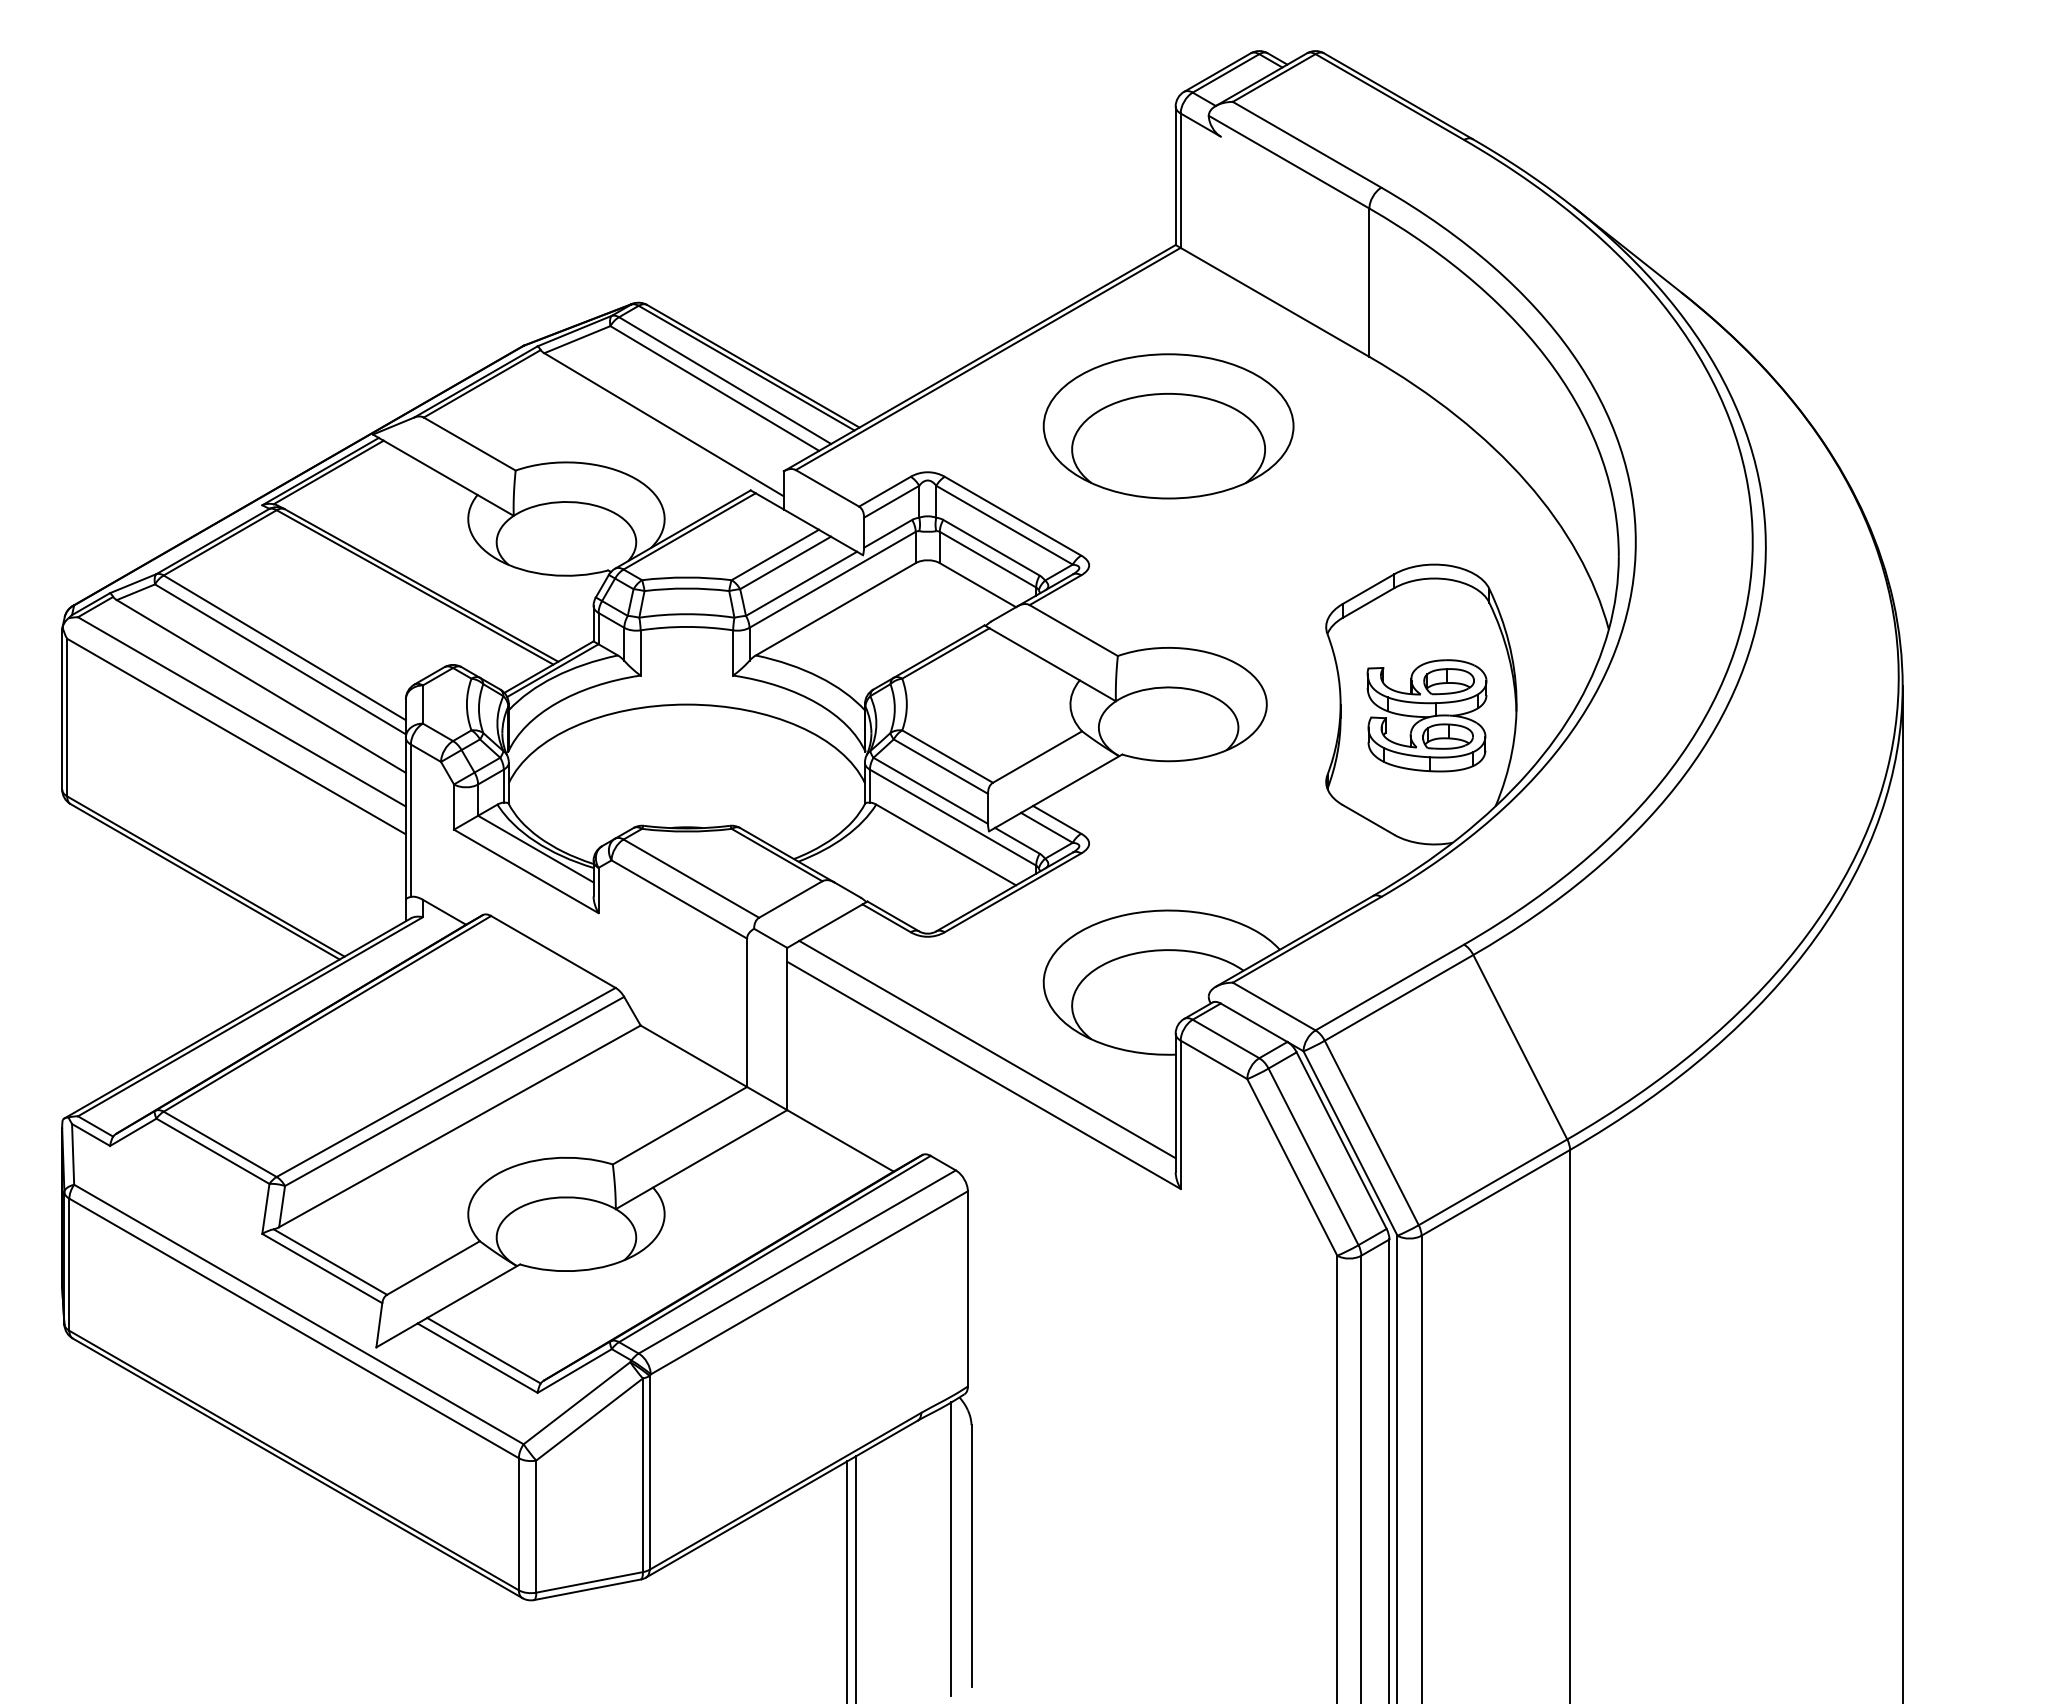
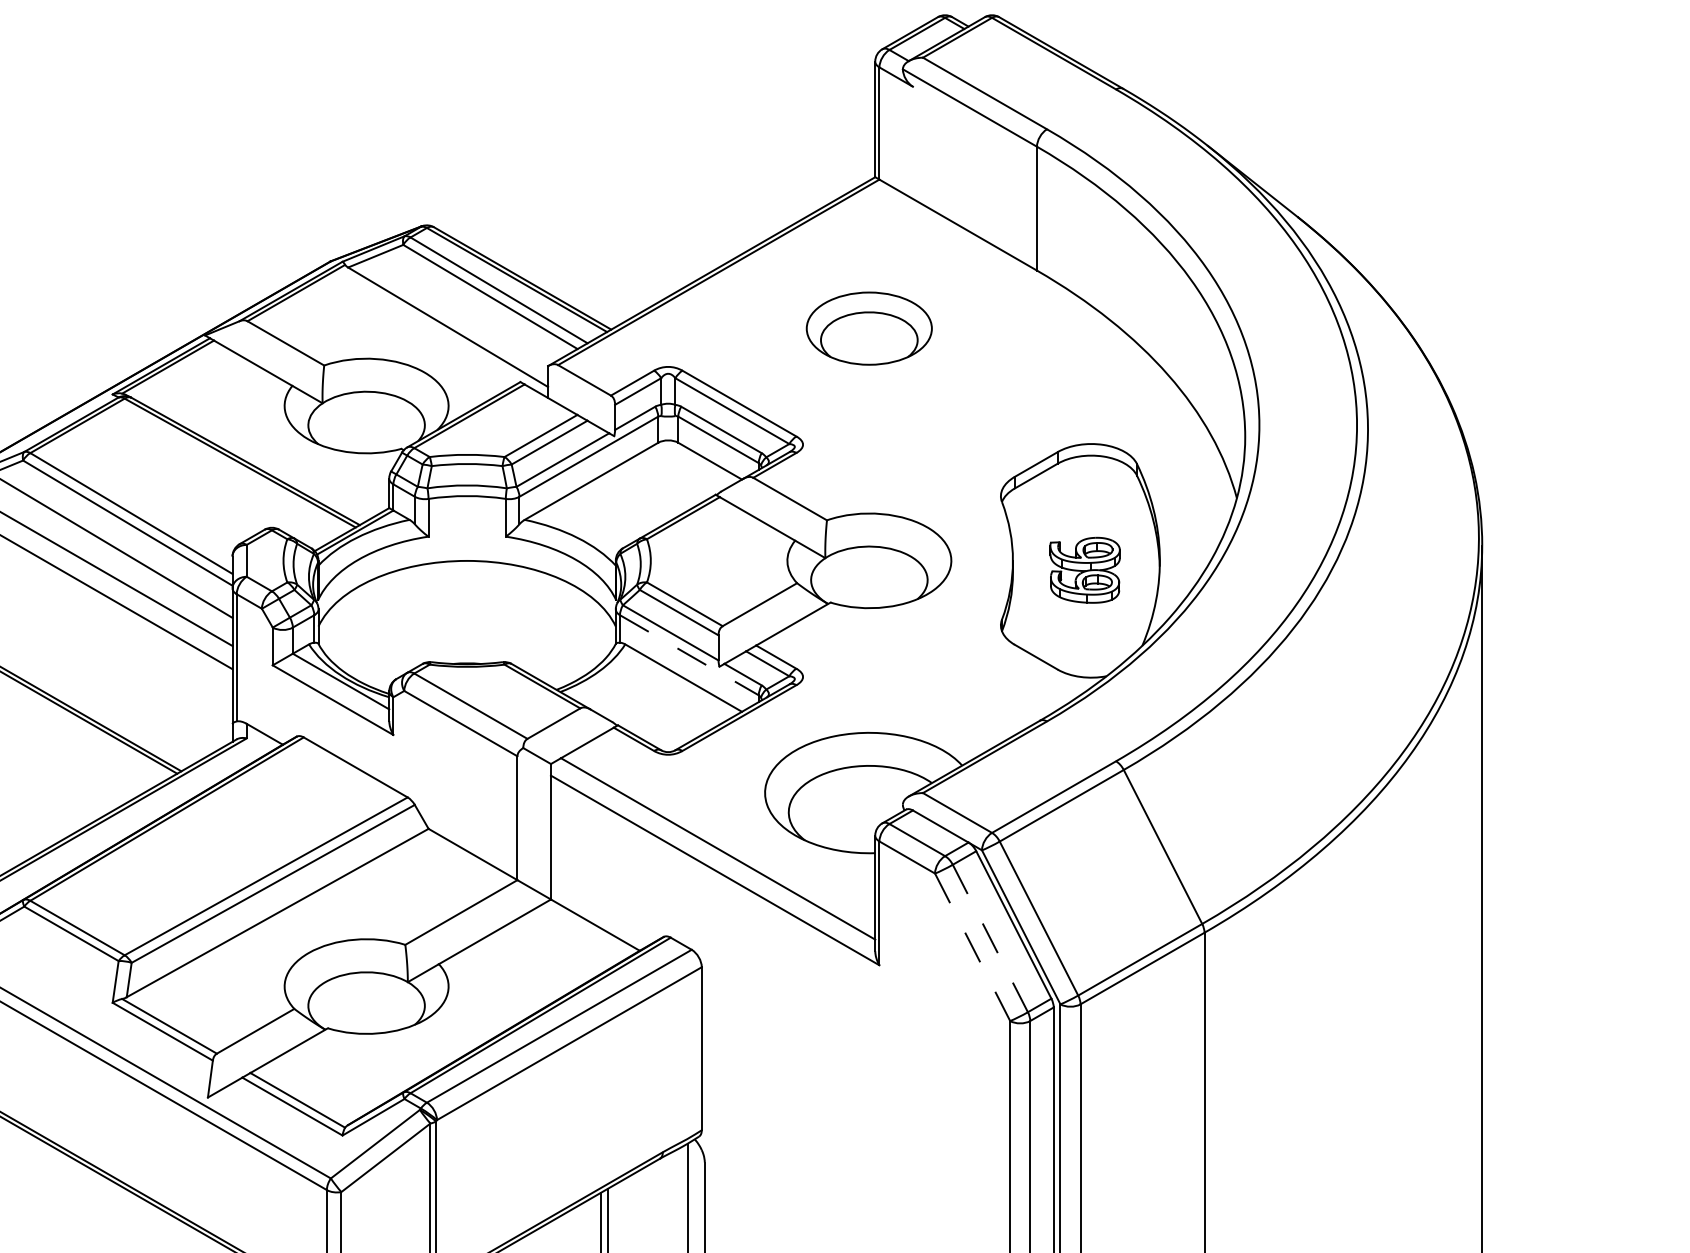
part: (1168, 426) -> (869, 328), size x0.6
part: (1426, 715) -> (1084, 570), size x0.7
line: (953, 817) -> (689, 655), solid -> dashed
line: (1313, 1156) -> (990, 938), solid -> dashed
line: (1292, 1167) -> (972, 947), solid -> dashed

